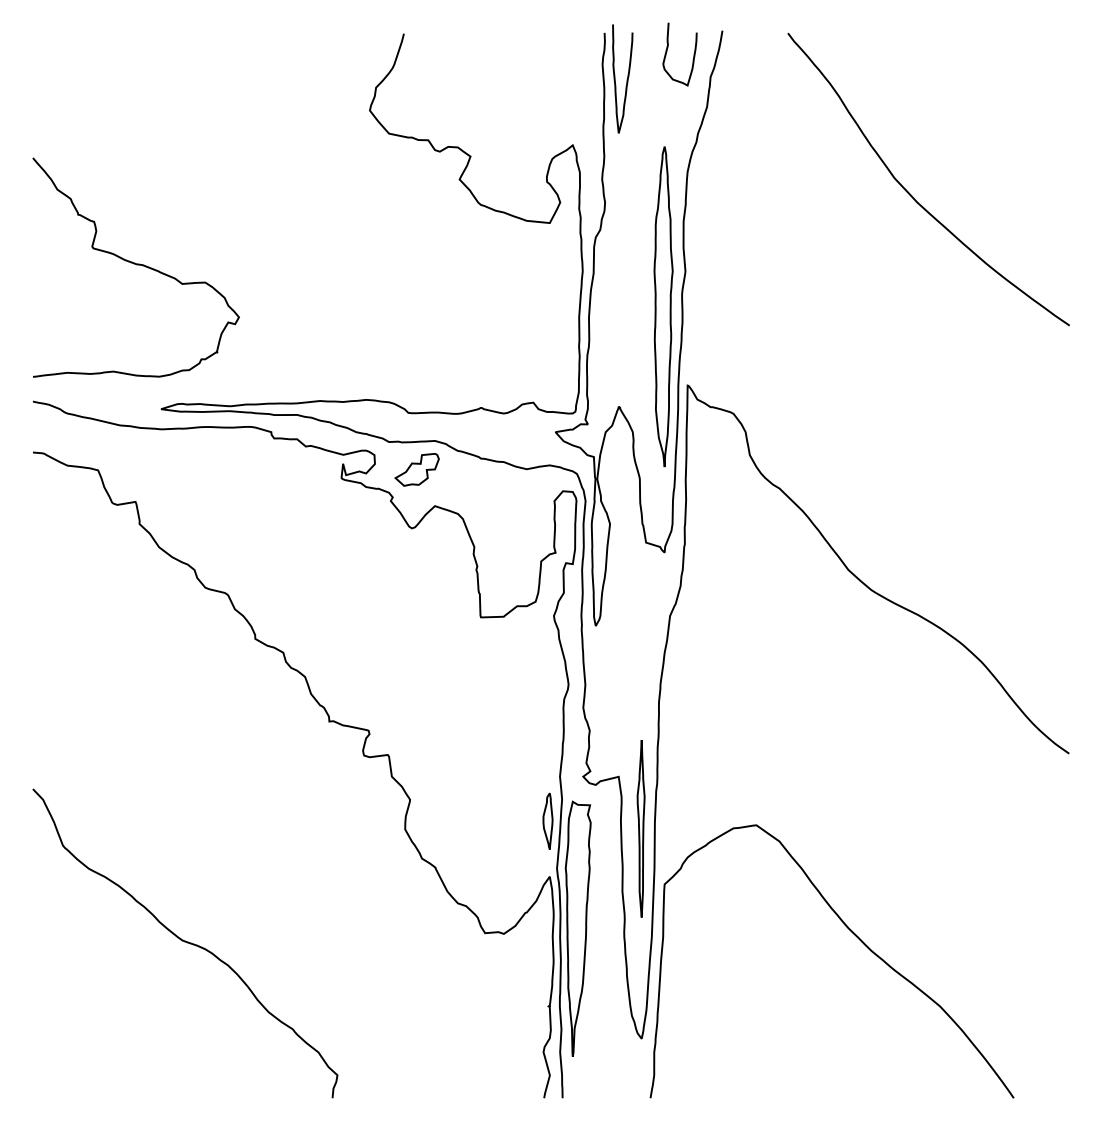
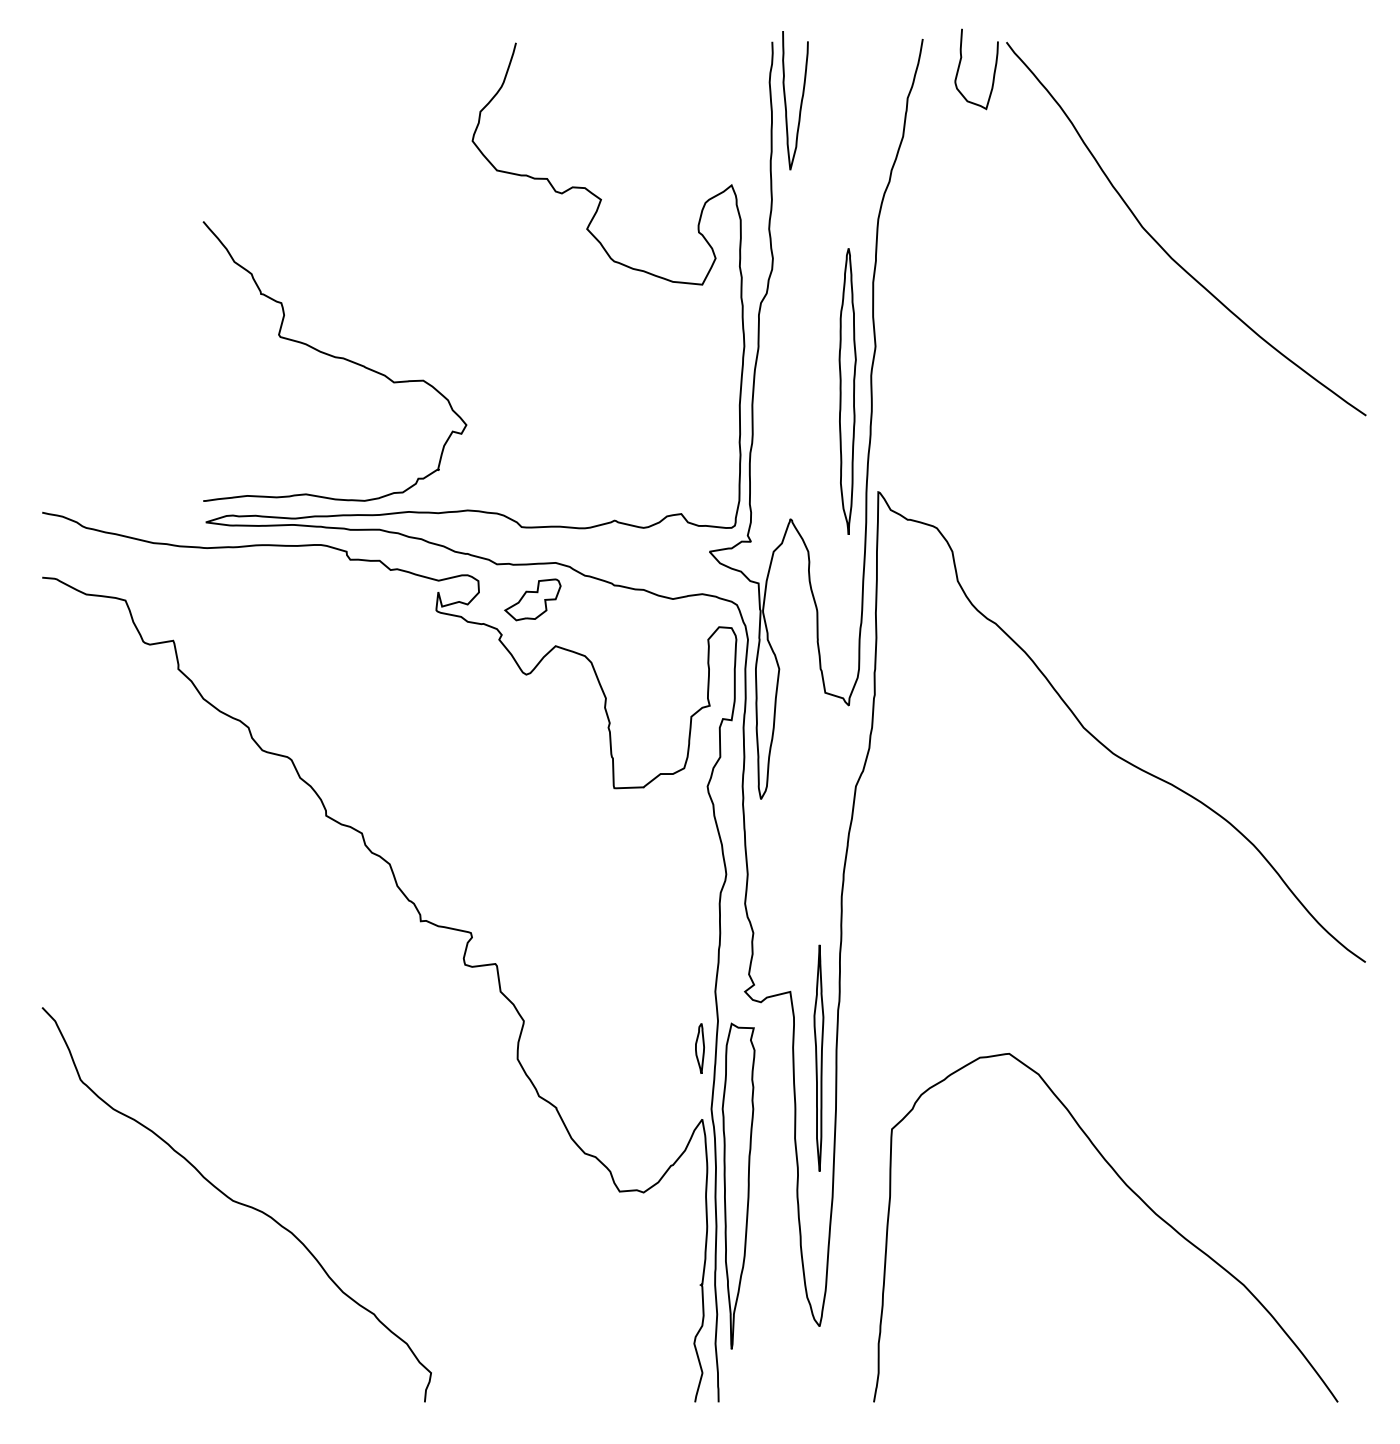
curve: (667, 51) -> (960, 65), moved
curve: (136, 265) -> (335, 358), moved
part: (663, 306) -> (847, 391), size x0.7
part: (547, 821) -> (699, 1048), size x0.7
curve: (855, 936) -> (1135, 1195), moved

